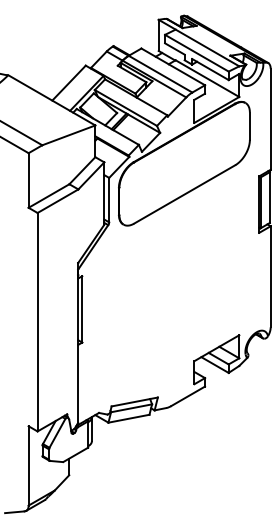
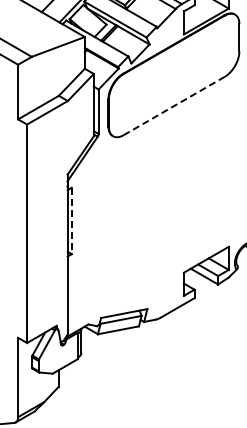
line: (185, 194) -> (174, 106), solid -> dashed
line: (82, 309) -> (71, 221), solid -> dashed

